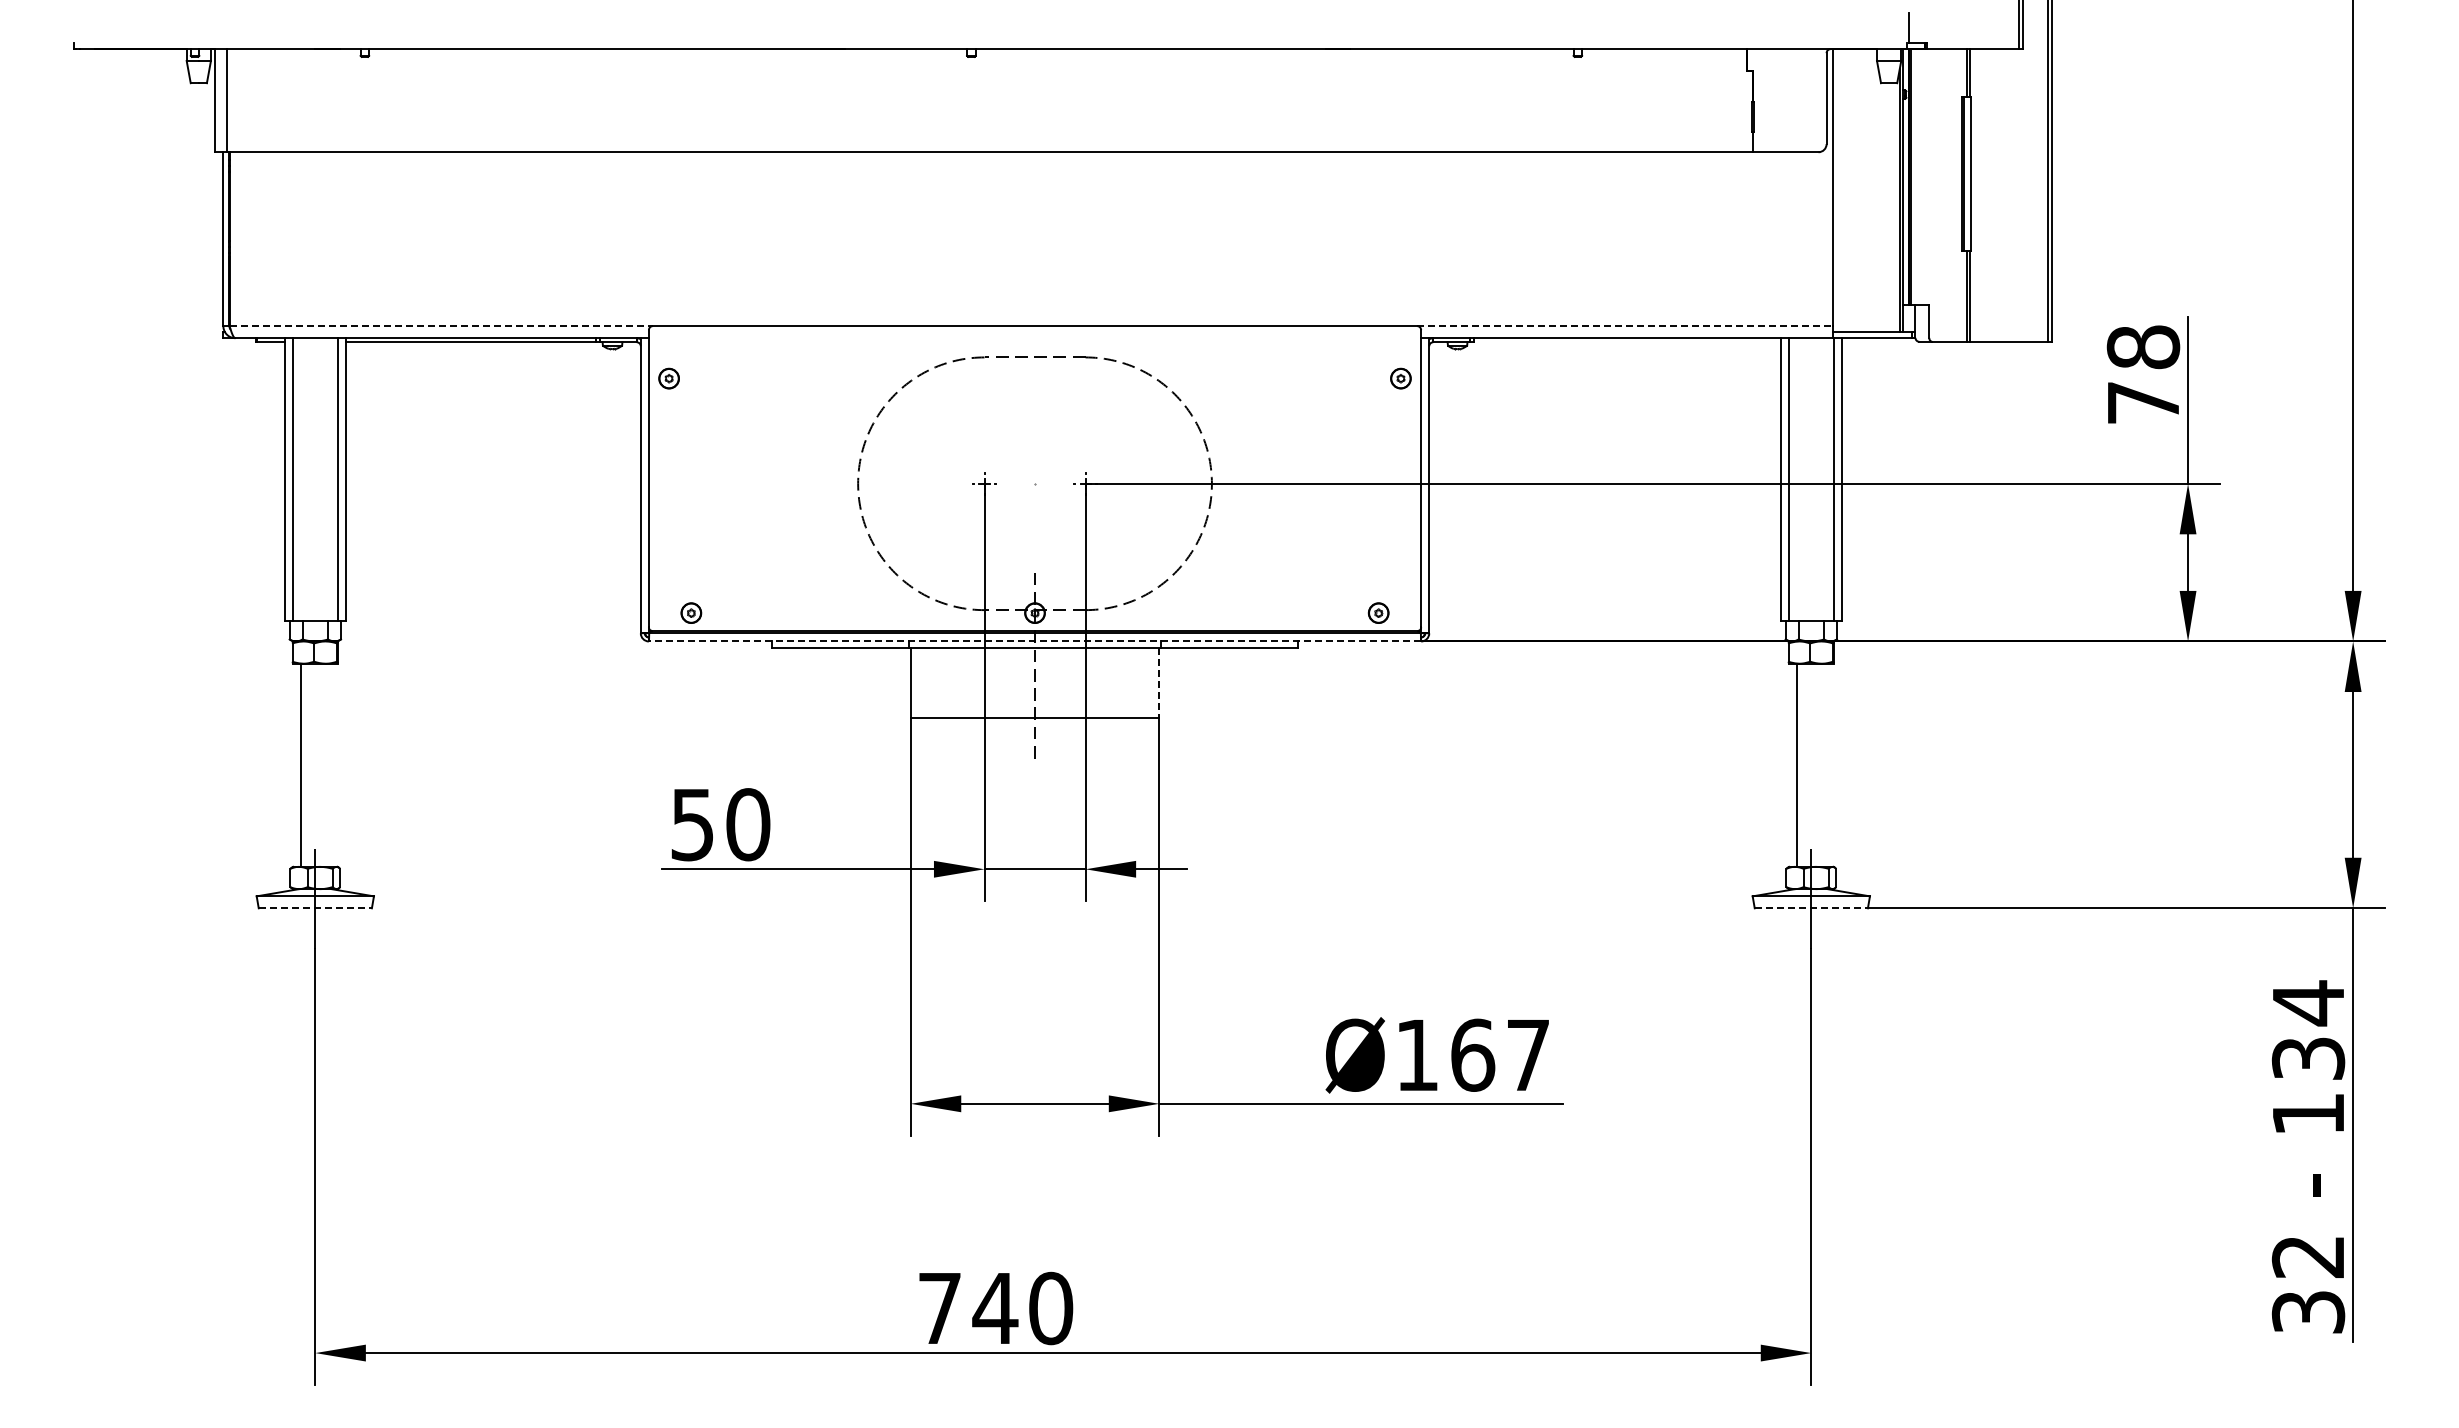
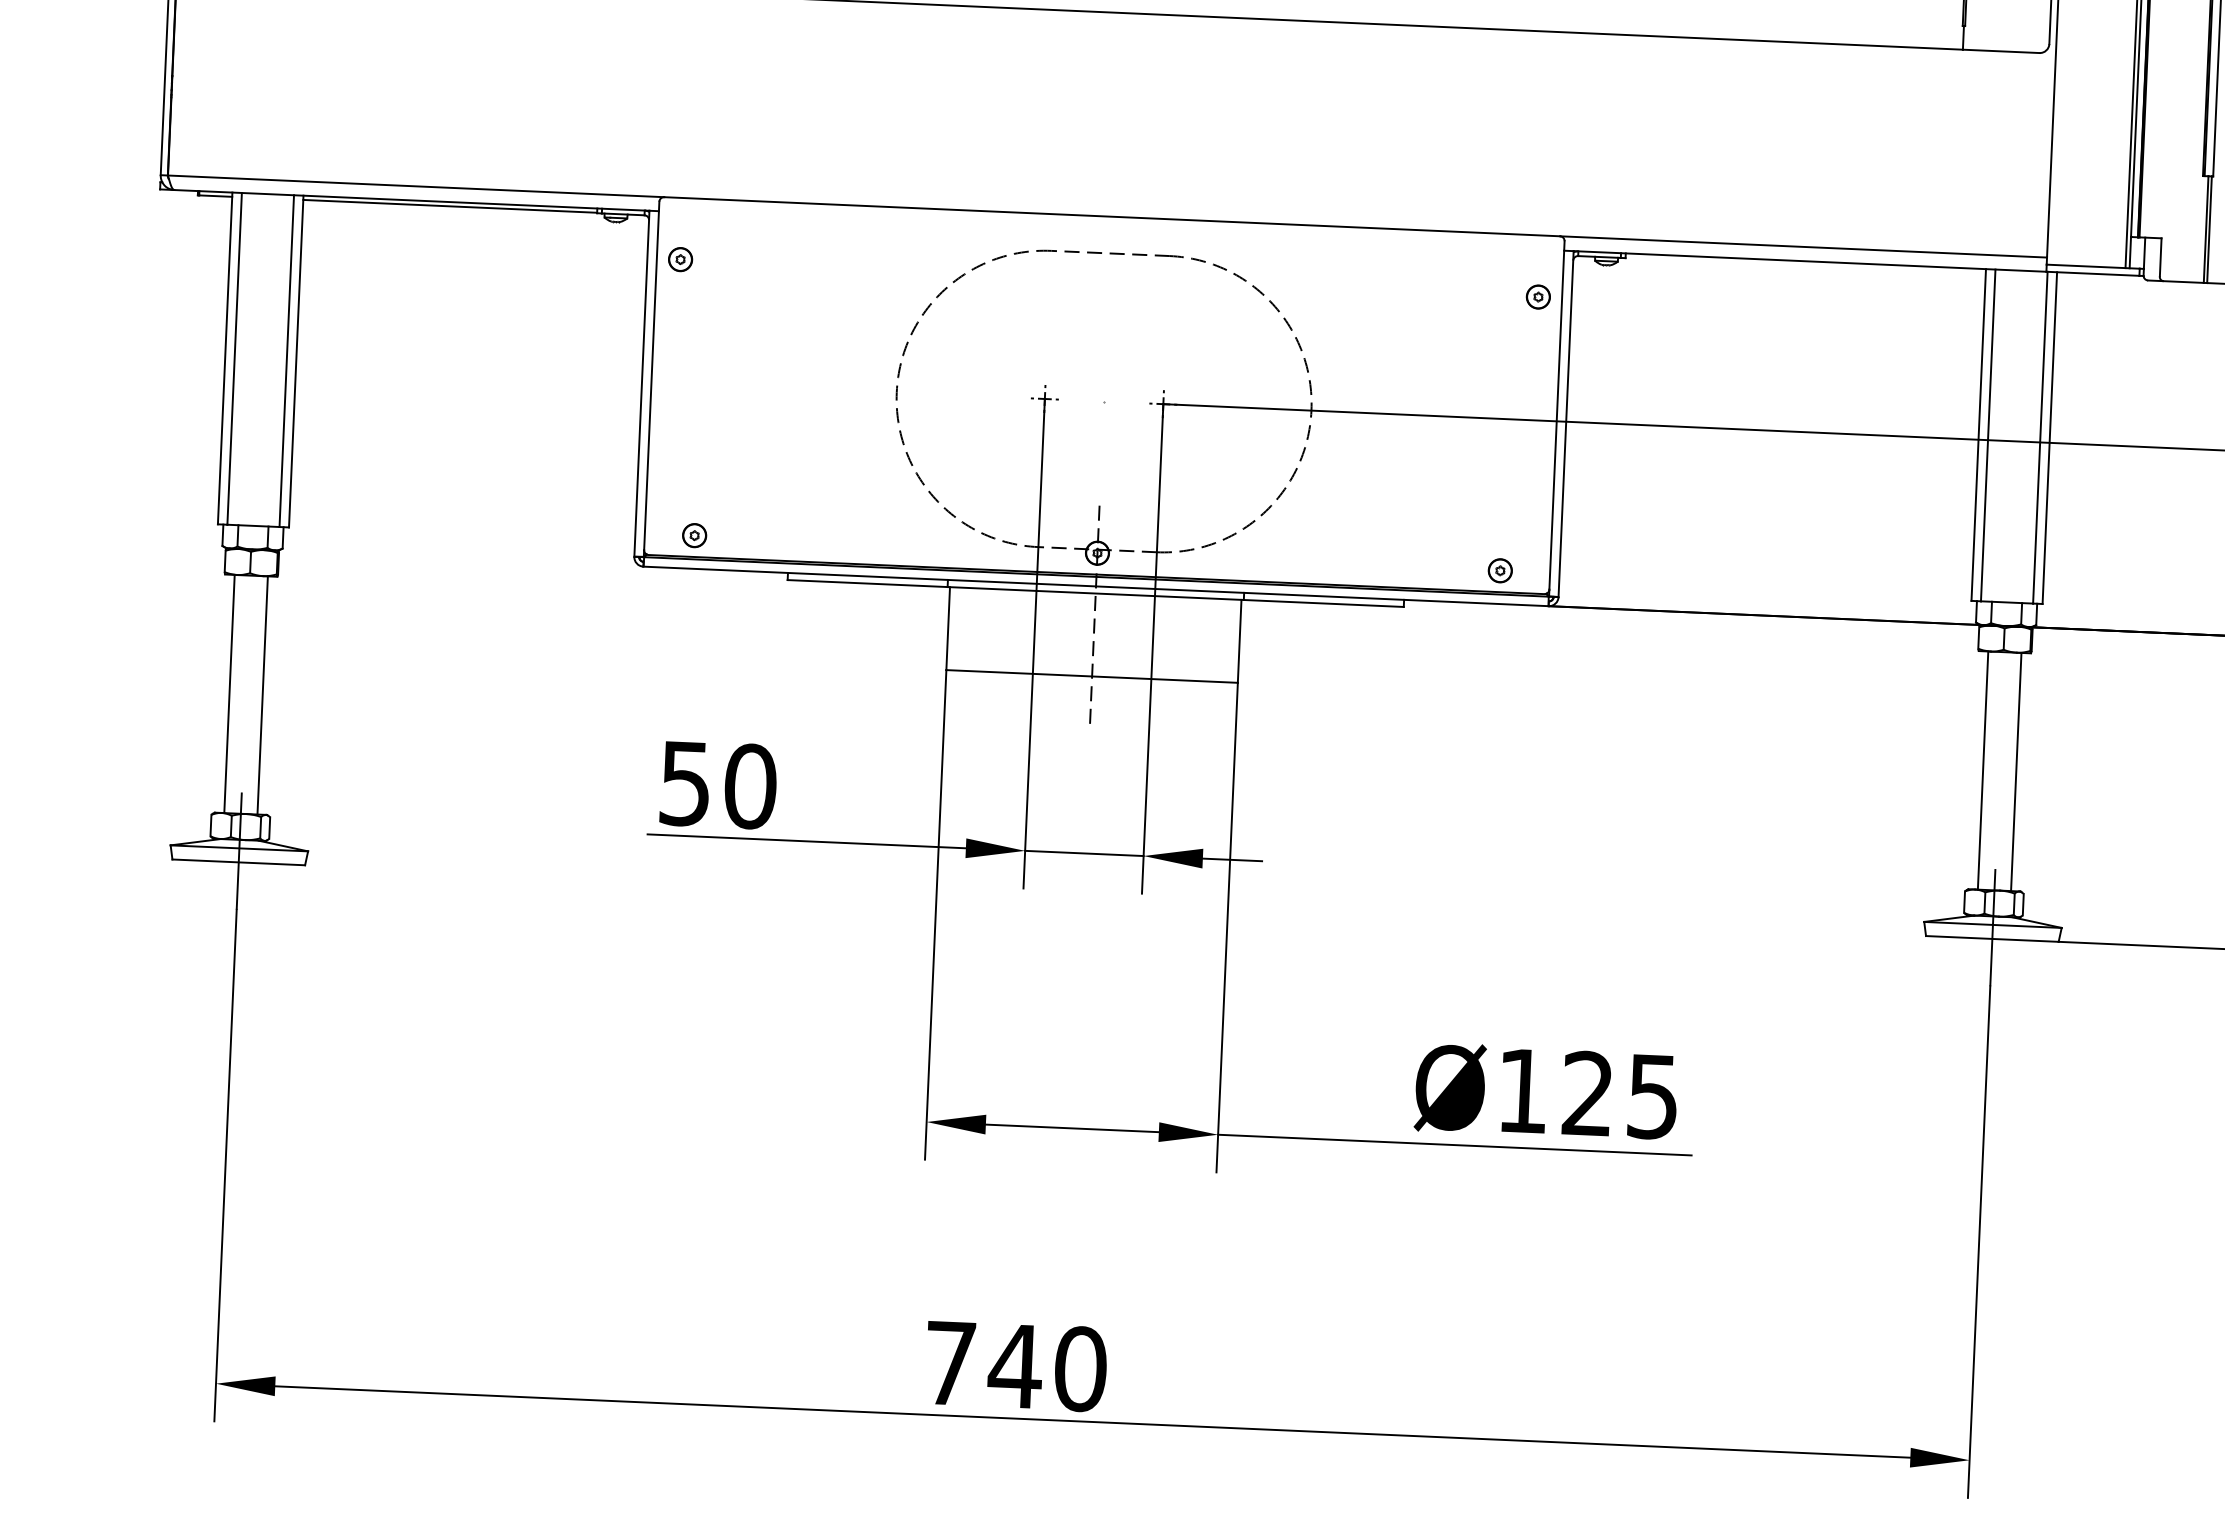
line: (441, 326) -> (416, 186), dashed -> solid
line: (1624, 326) -> (1803, 247), dashed -> solid
line: (1034, 641) -> (1095, 586), dashed -> solid
line: (1159, 683) -> (1239, 642), dashed -> solid
line: (329, 764) -> (262, 694), added
line: (1825, 764) -> (2016, 771), added
line: (315, 908) -> (238, 862), dashed -> solid
line: (1811, 908) -> (1992, 939), dashed -> solid
text: (1499, 1054) -> (1619, 1094), Ø167 -> Ø125

